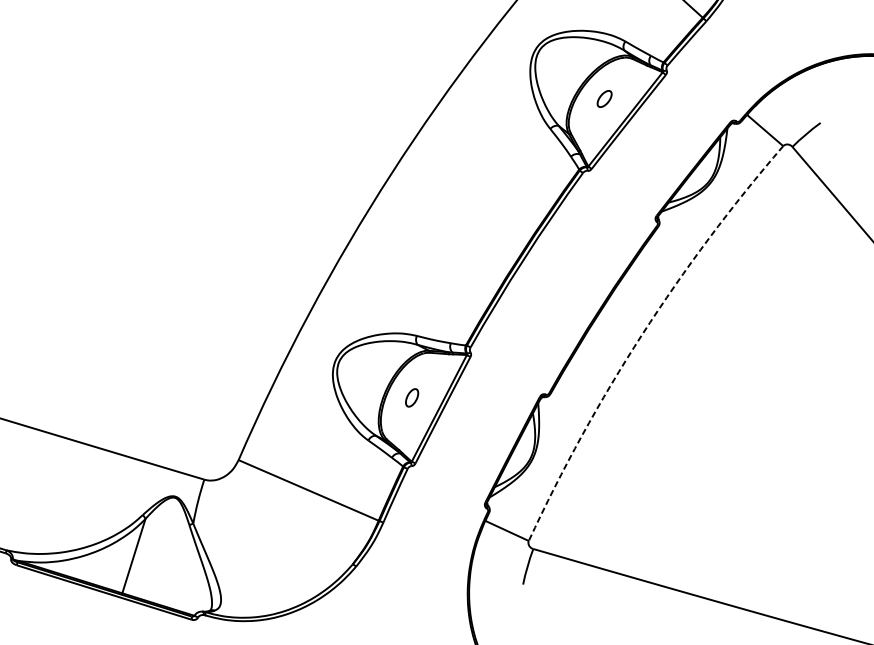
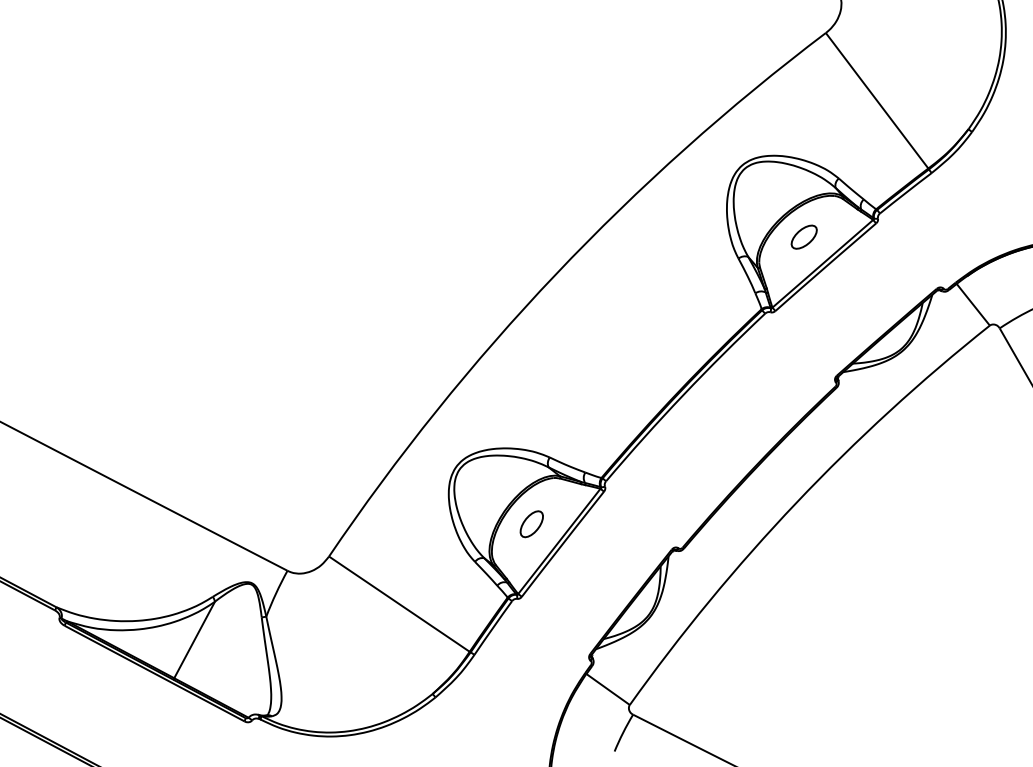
part: (603, 98) -> (803, 236), size x1.43
arc: (642, 334) -> (796, 502), dashed -> solid
part: (411, 398) -> (531, 524), size x1.43

